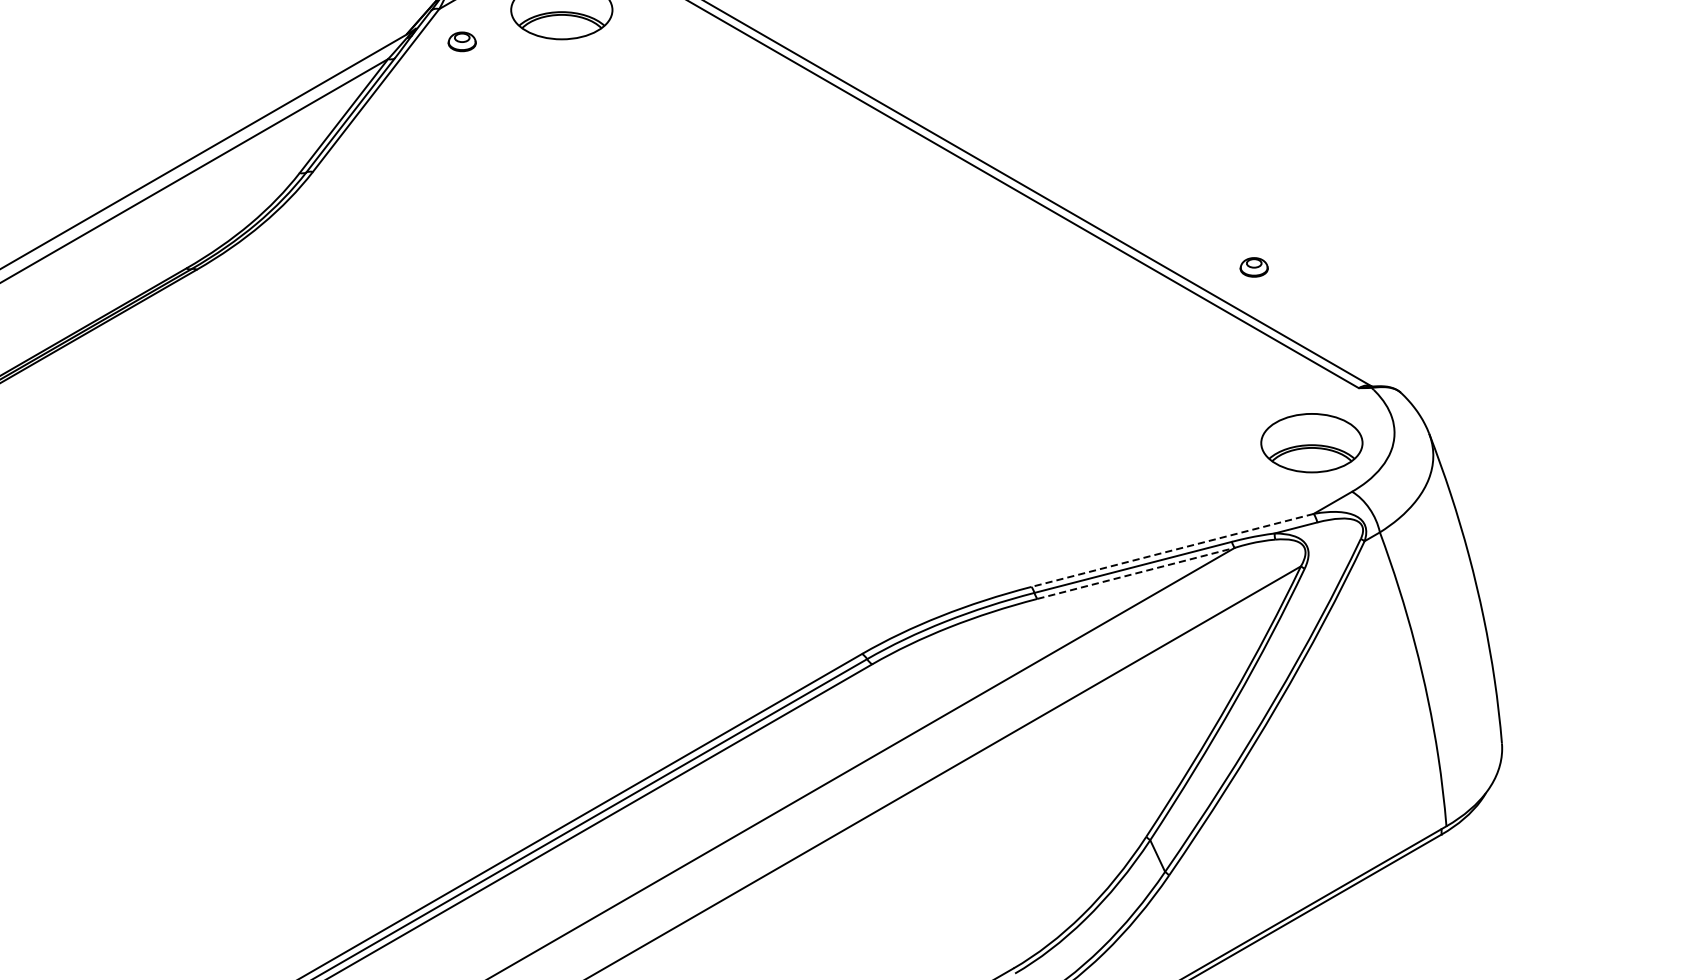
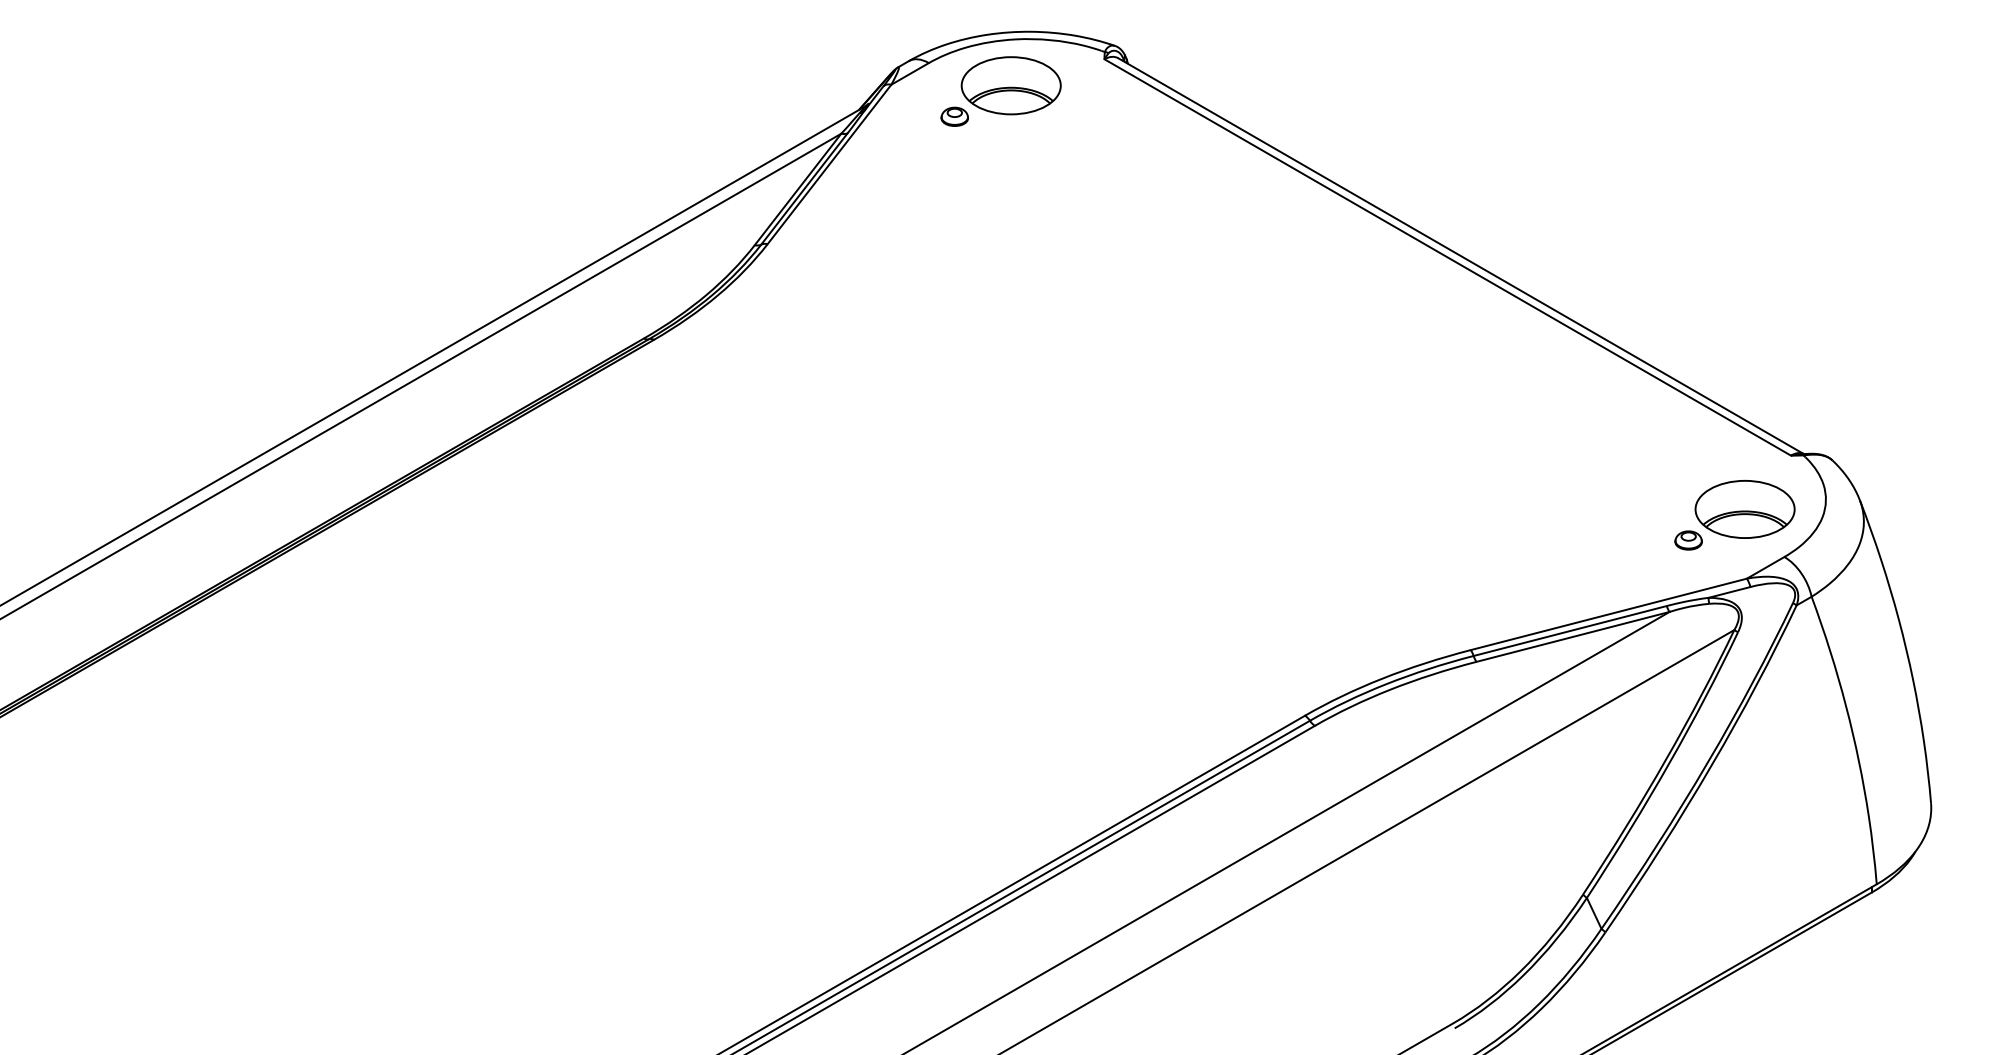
part: (461, 41) -> (954, 116), moved
part: (1254, 267) -> (1688, 540), moved
line: (1172, 550) -> (1608, 614), dashed -> solid
line: (1136, 573) -> (1573, 636), dashed -> solid

